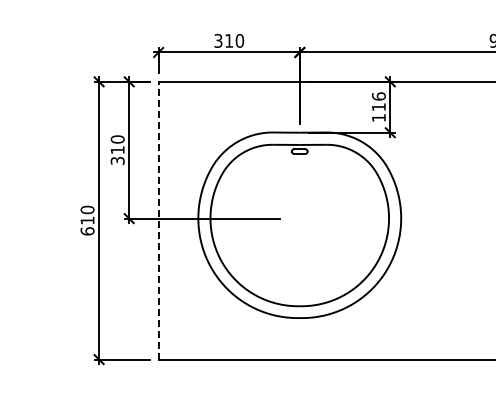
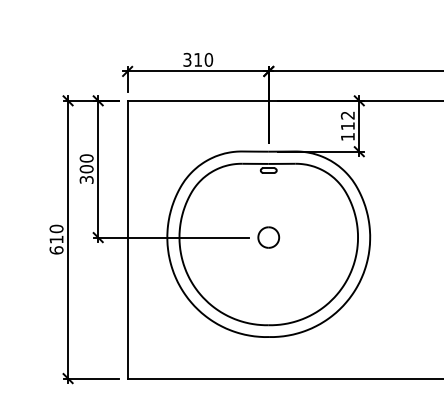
text: (378, 96) -> (347, 115), 116 -> 112
text: (117, 150) -> (86, 169), 310 -> 300
part: (299, 218) -> (268, 237), added
line: (158, 220) -> (127, 239), dashed -> solid

